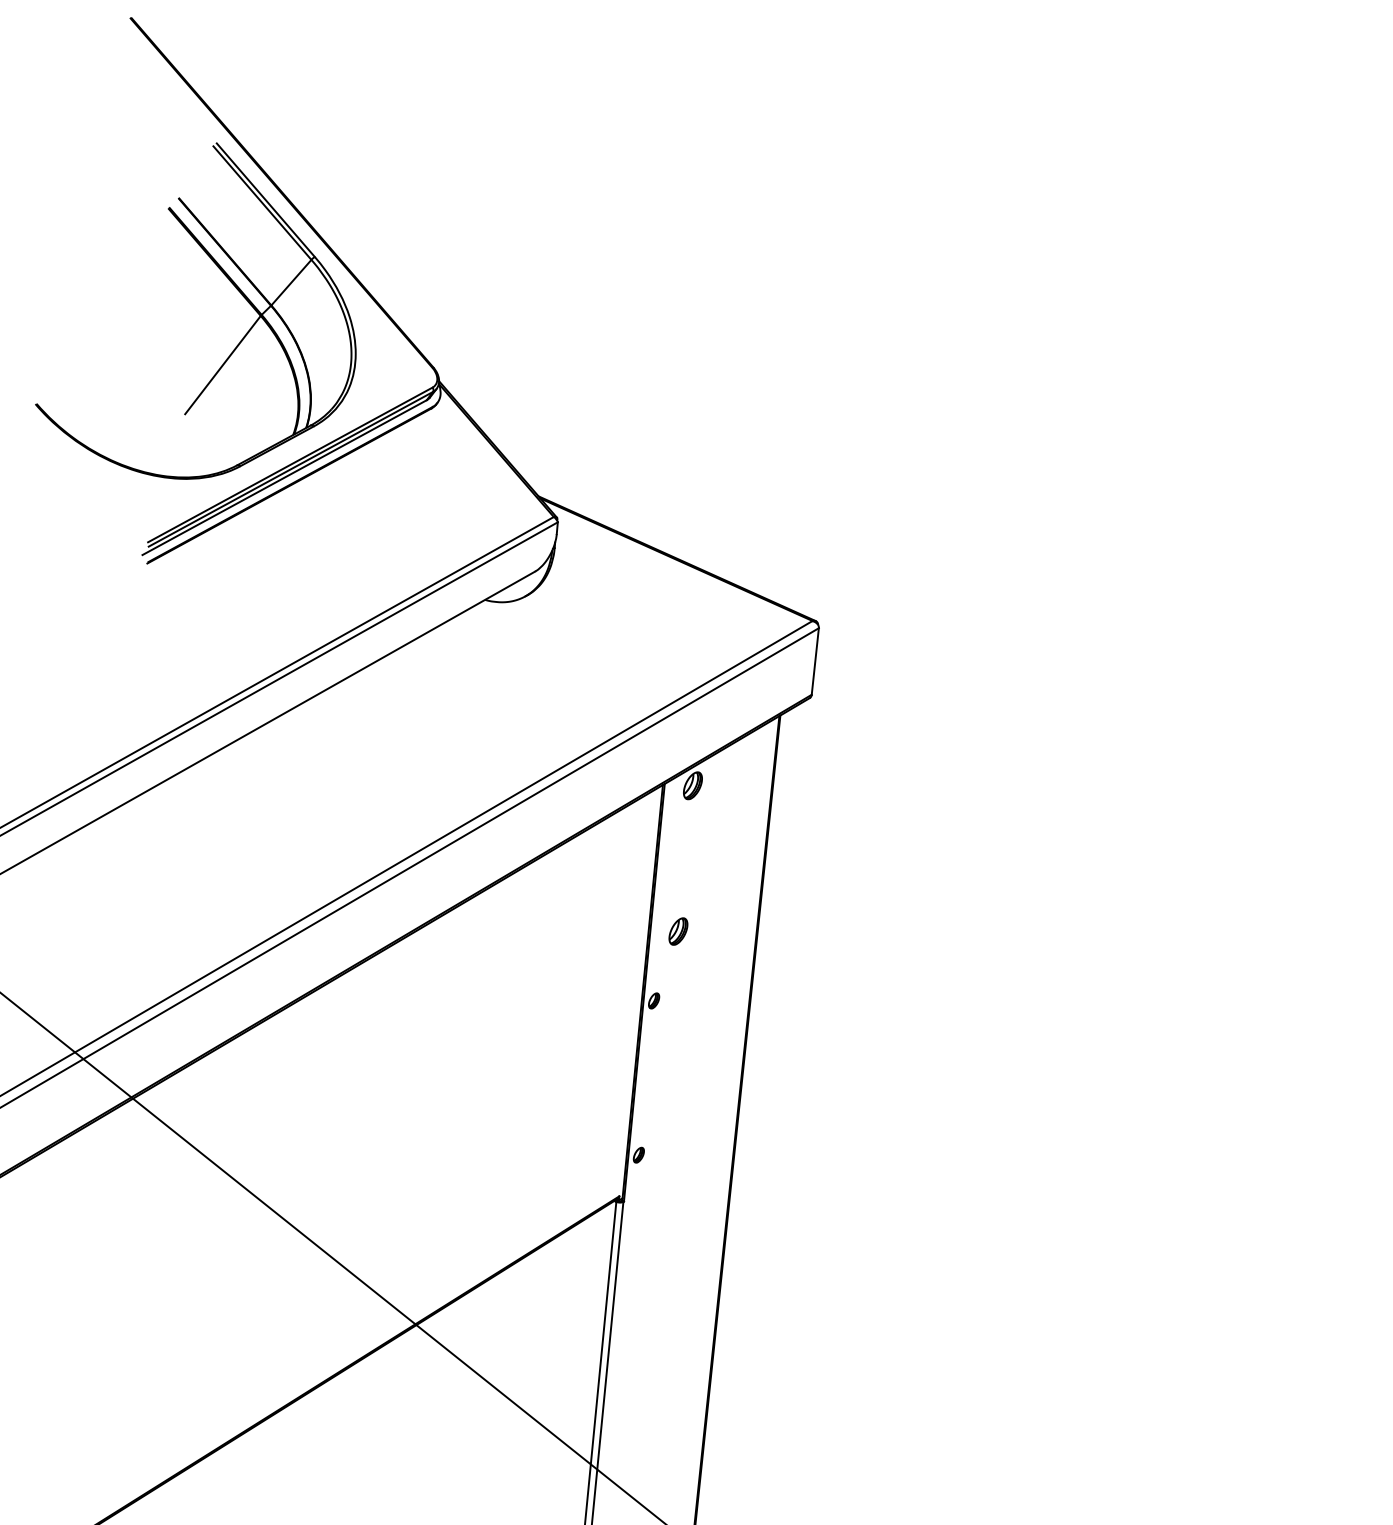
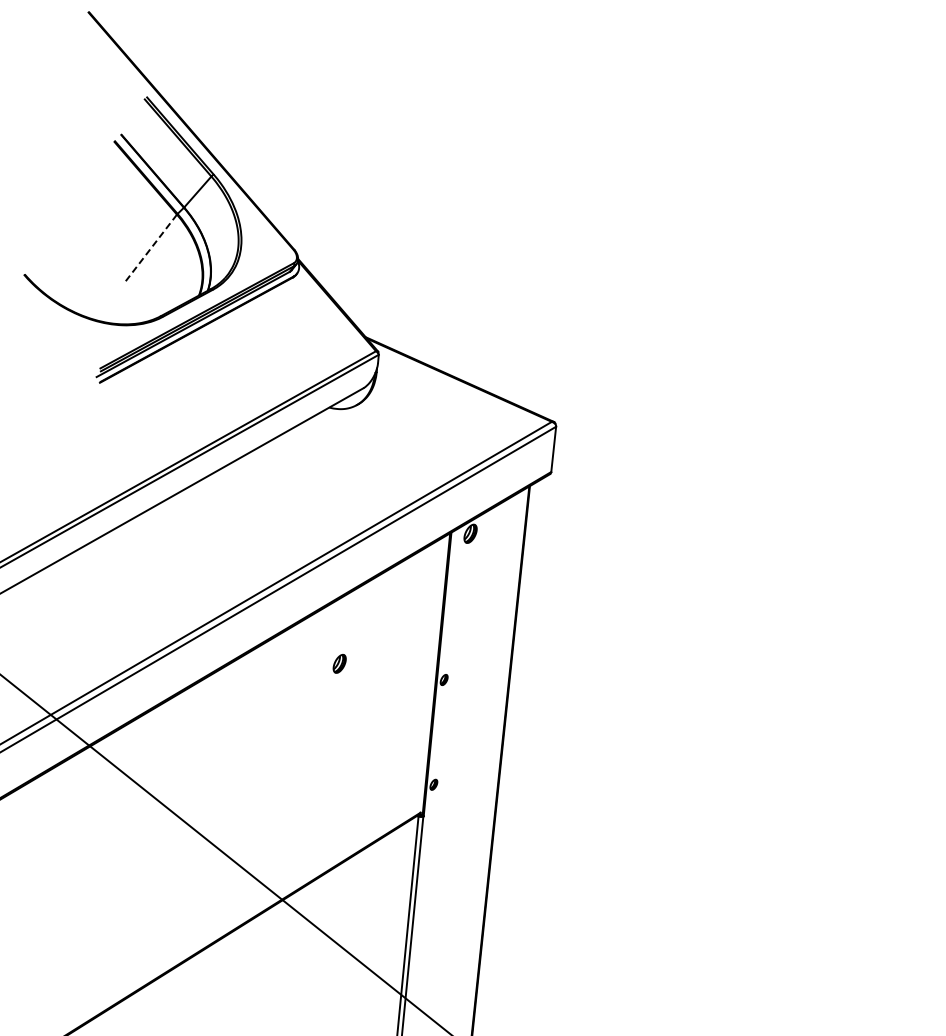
line: (223, 365) -> (151, 248), solid -> dashed
part: (678, 931) -> (339, 663), moved

